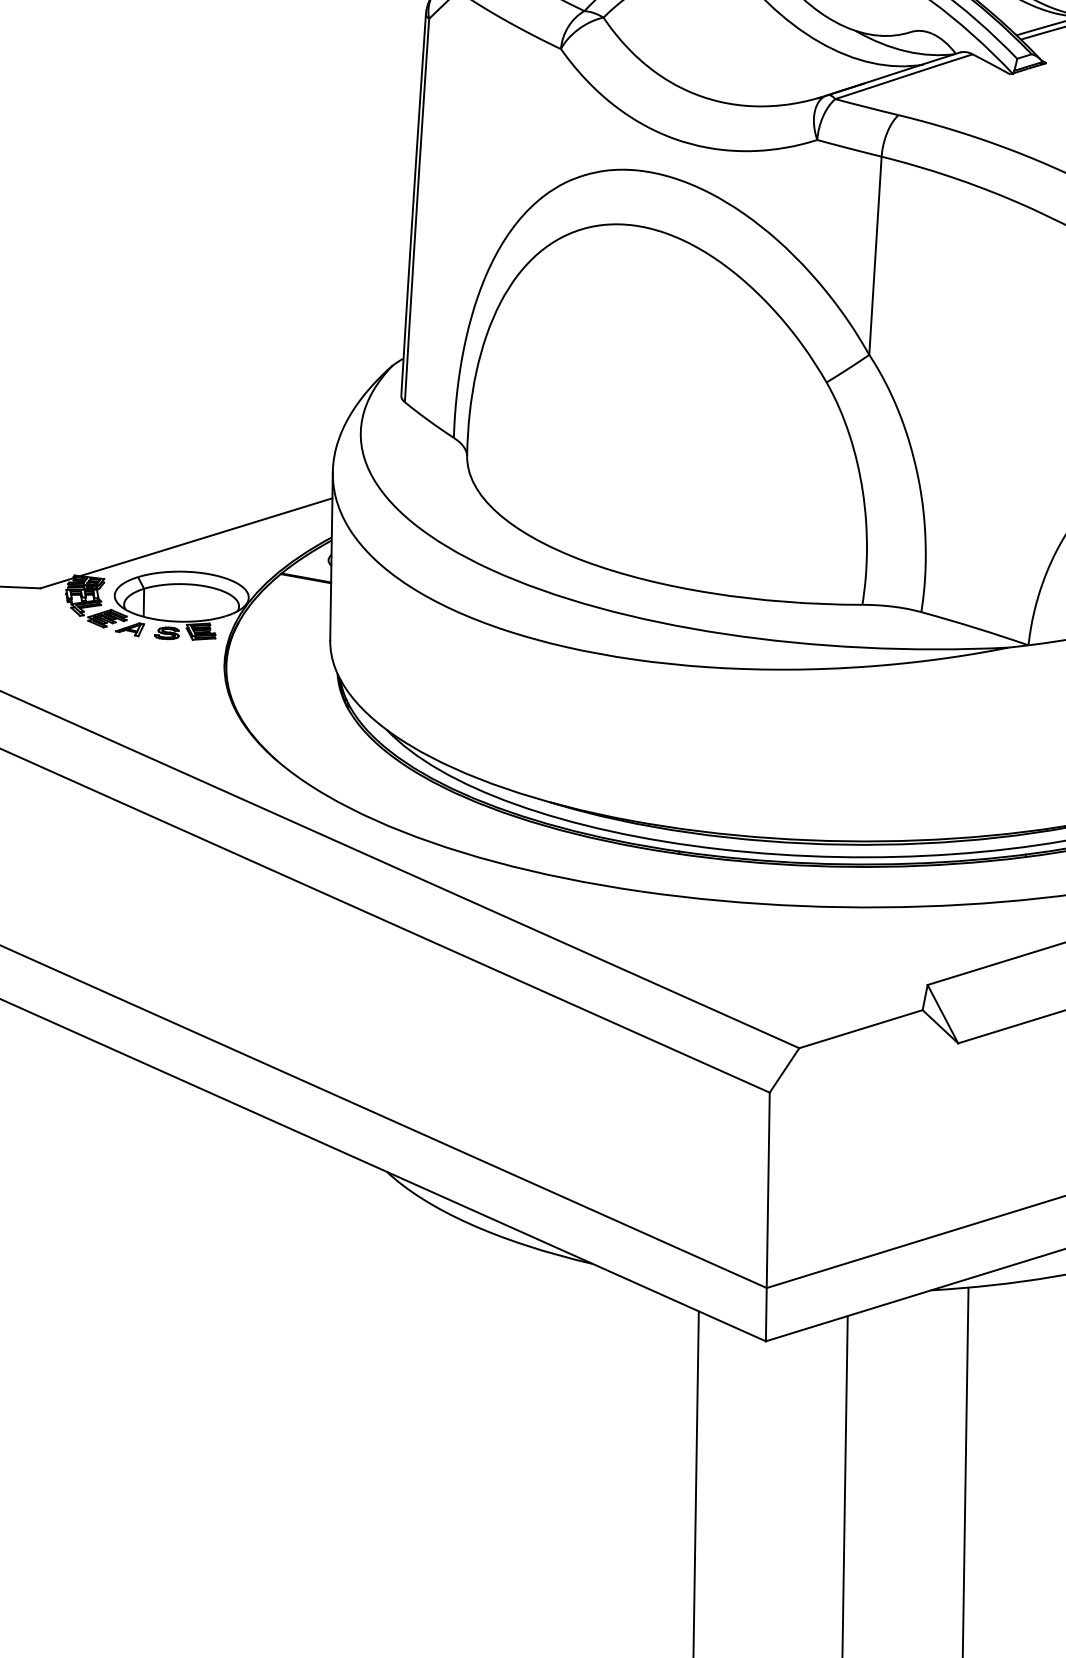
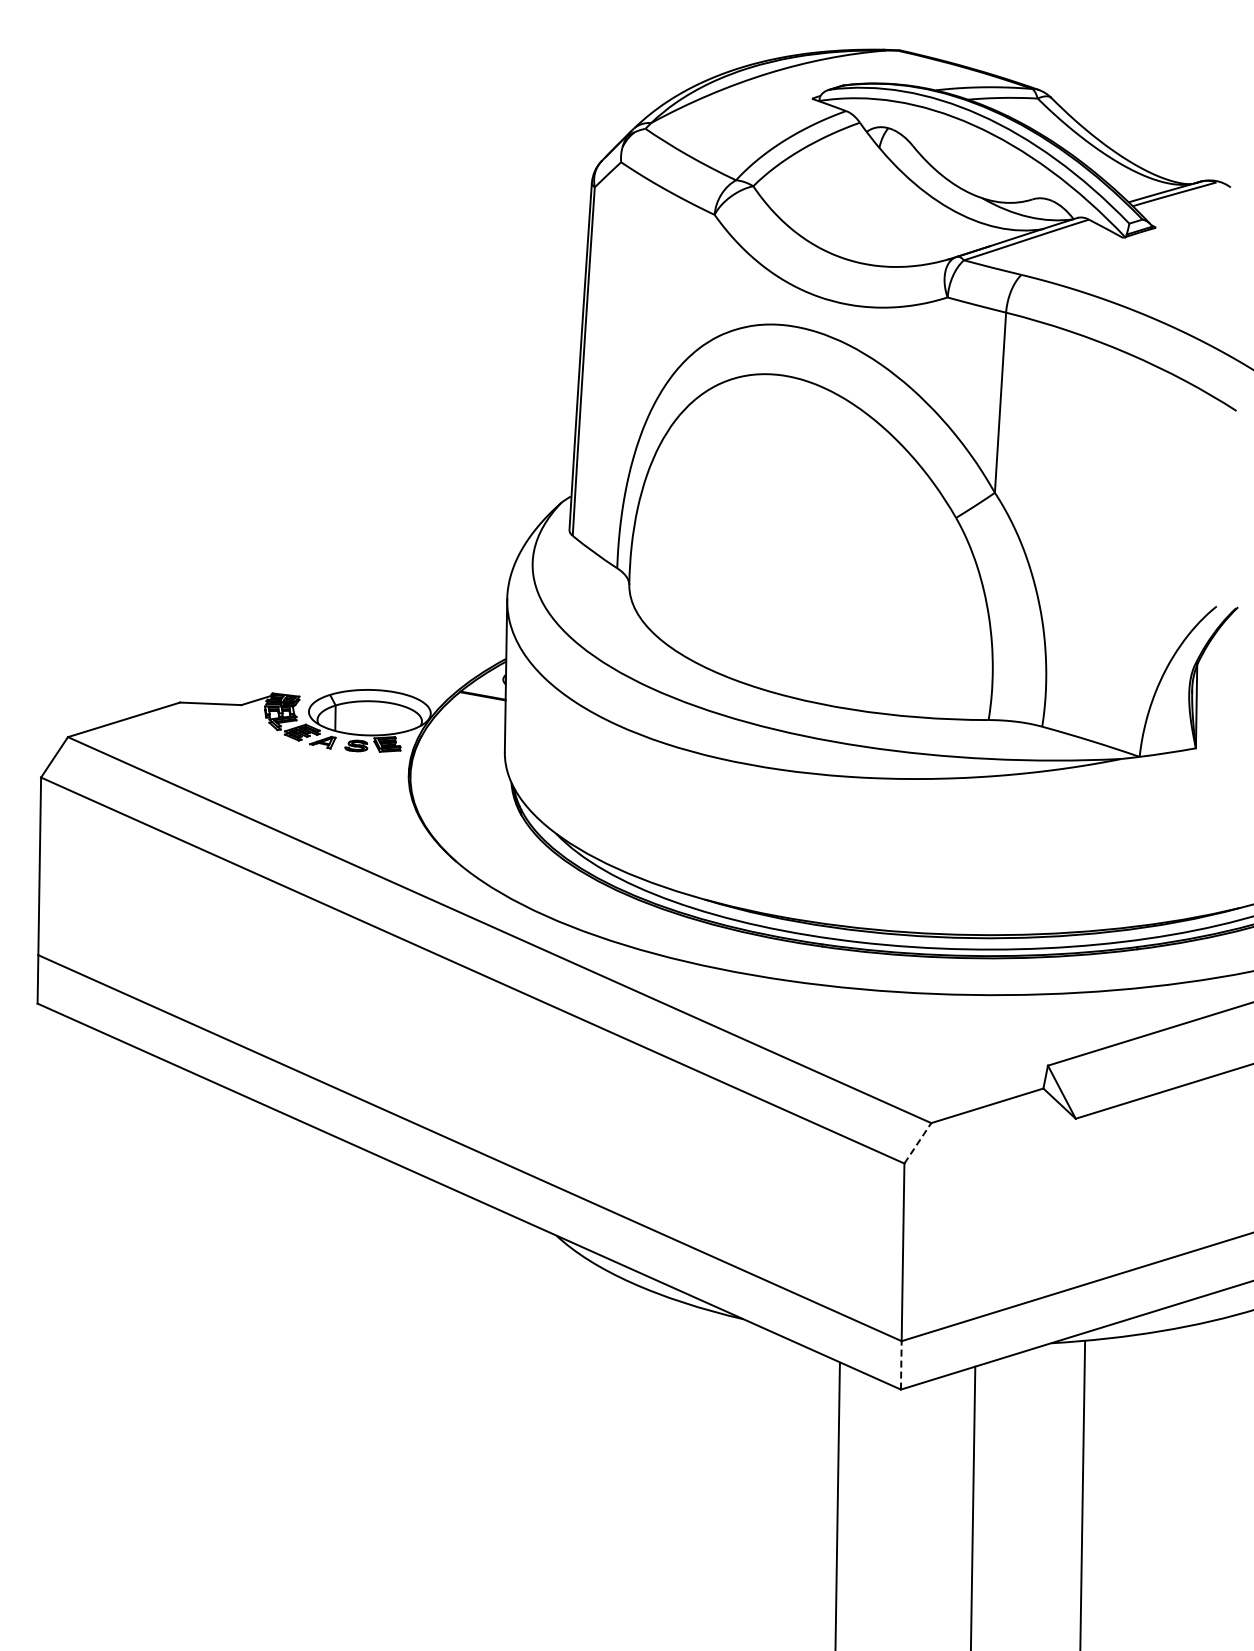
line: (205, 537) -> (391, 658), removed
line: (785, 1069) -> (918, 1142), solid -> dashed
line: (766, 1313) -> (901, 1364), solid -> dashed

